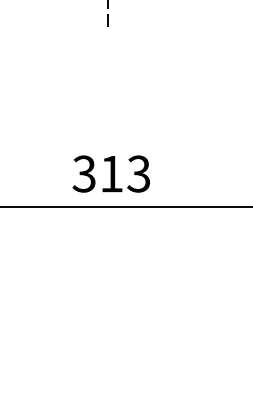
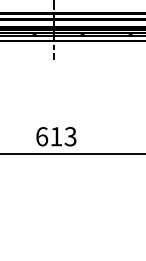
text: (85, 173) -> (42, 136), 313 -> 613

